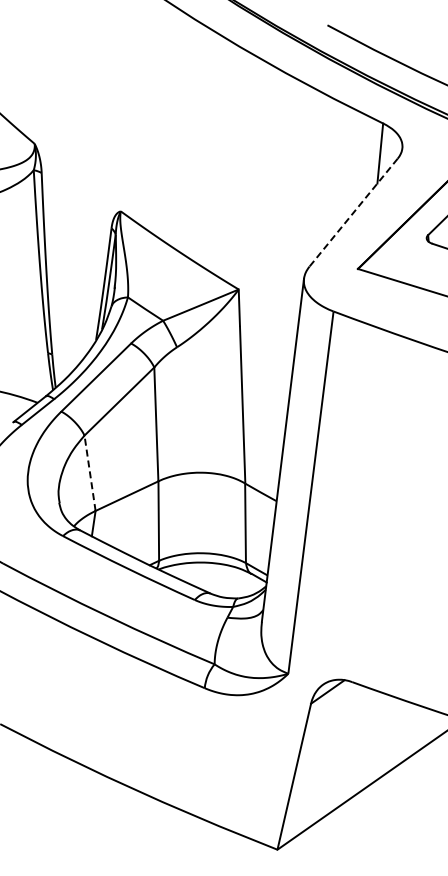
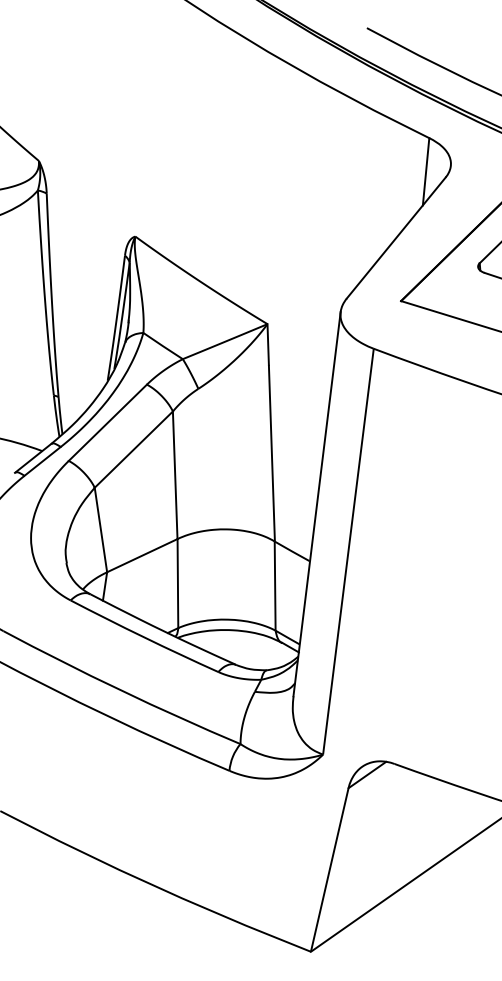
line: (353, 212) -> (396, 237), dashed -> solid
line: (90, 472) -> (101, 529), dashed -> solid

